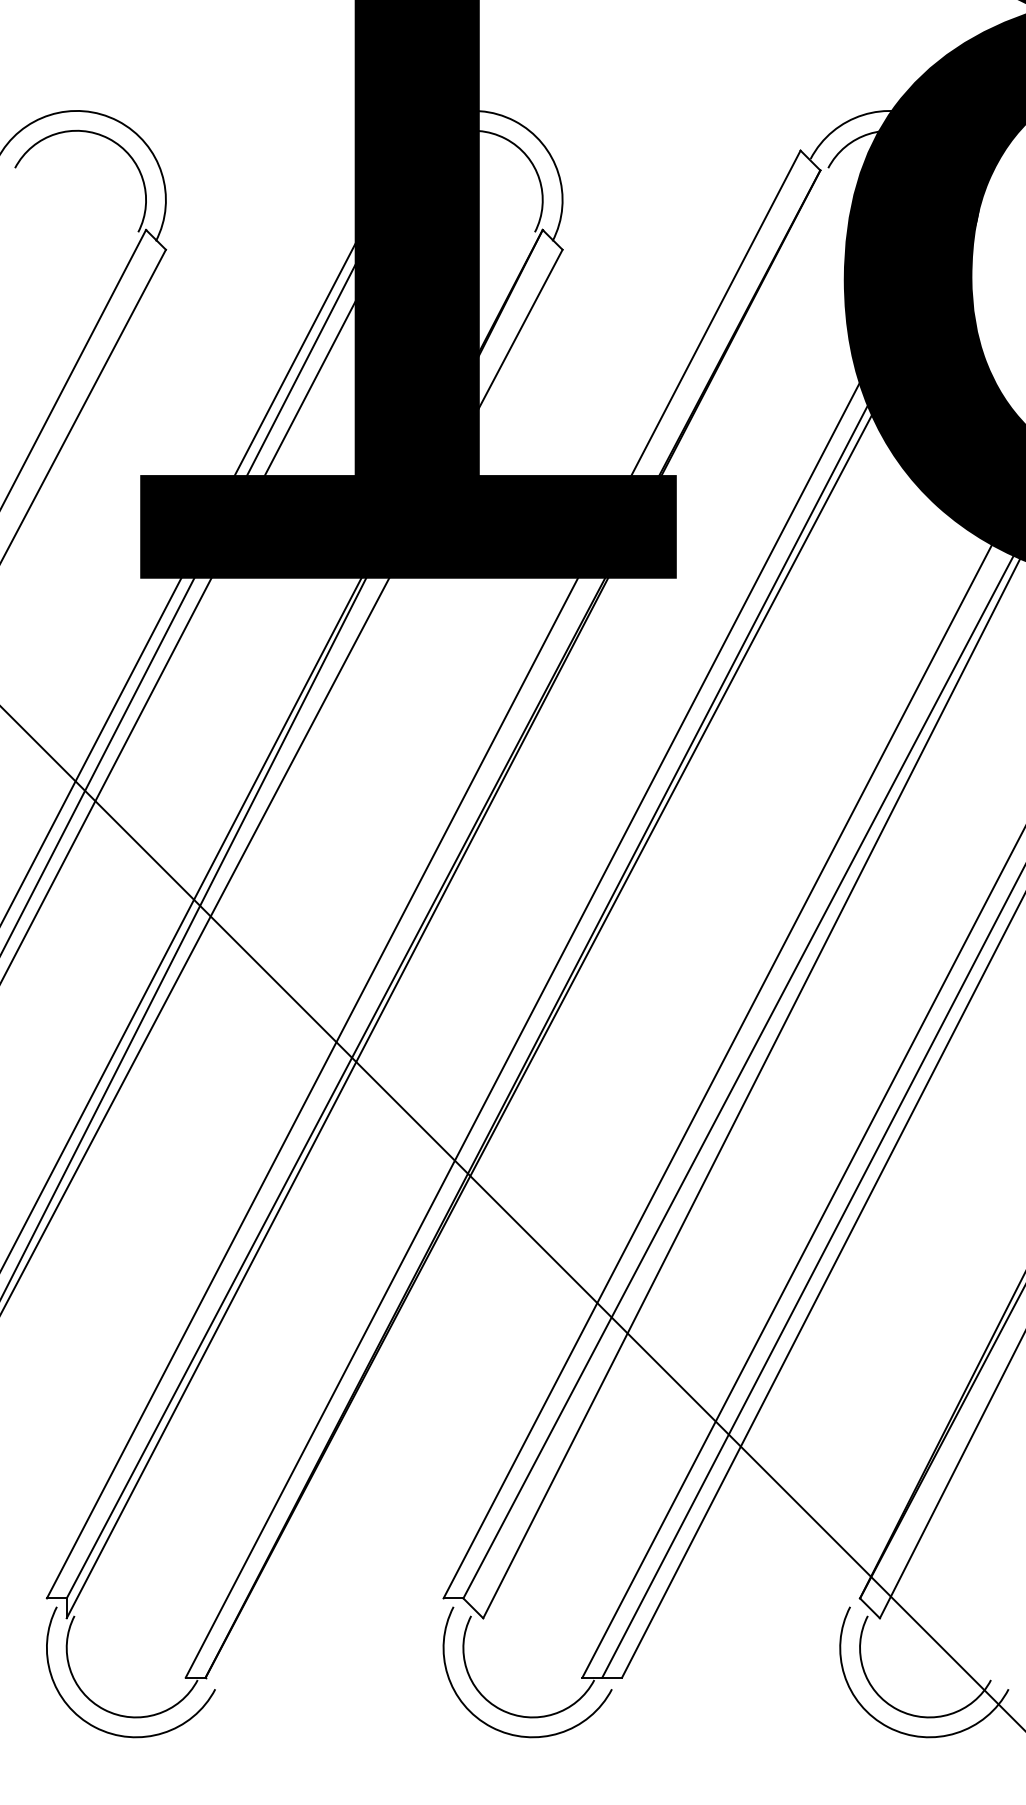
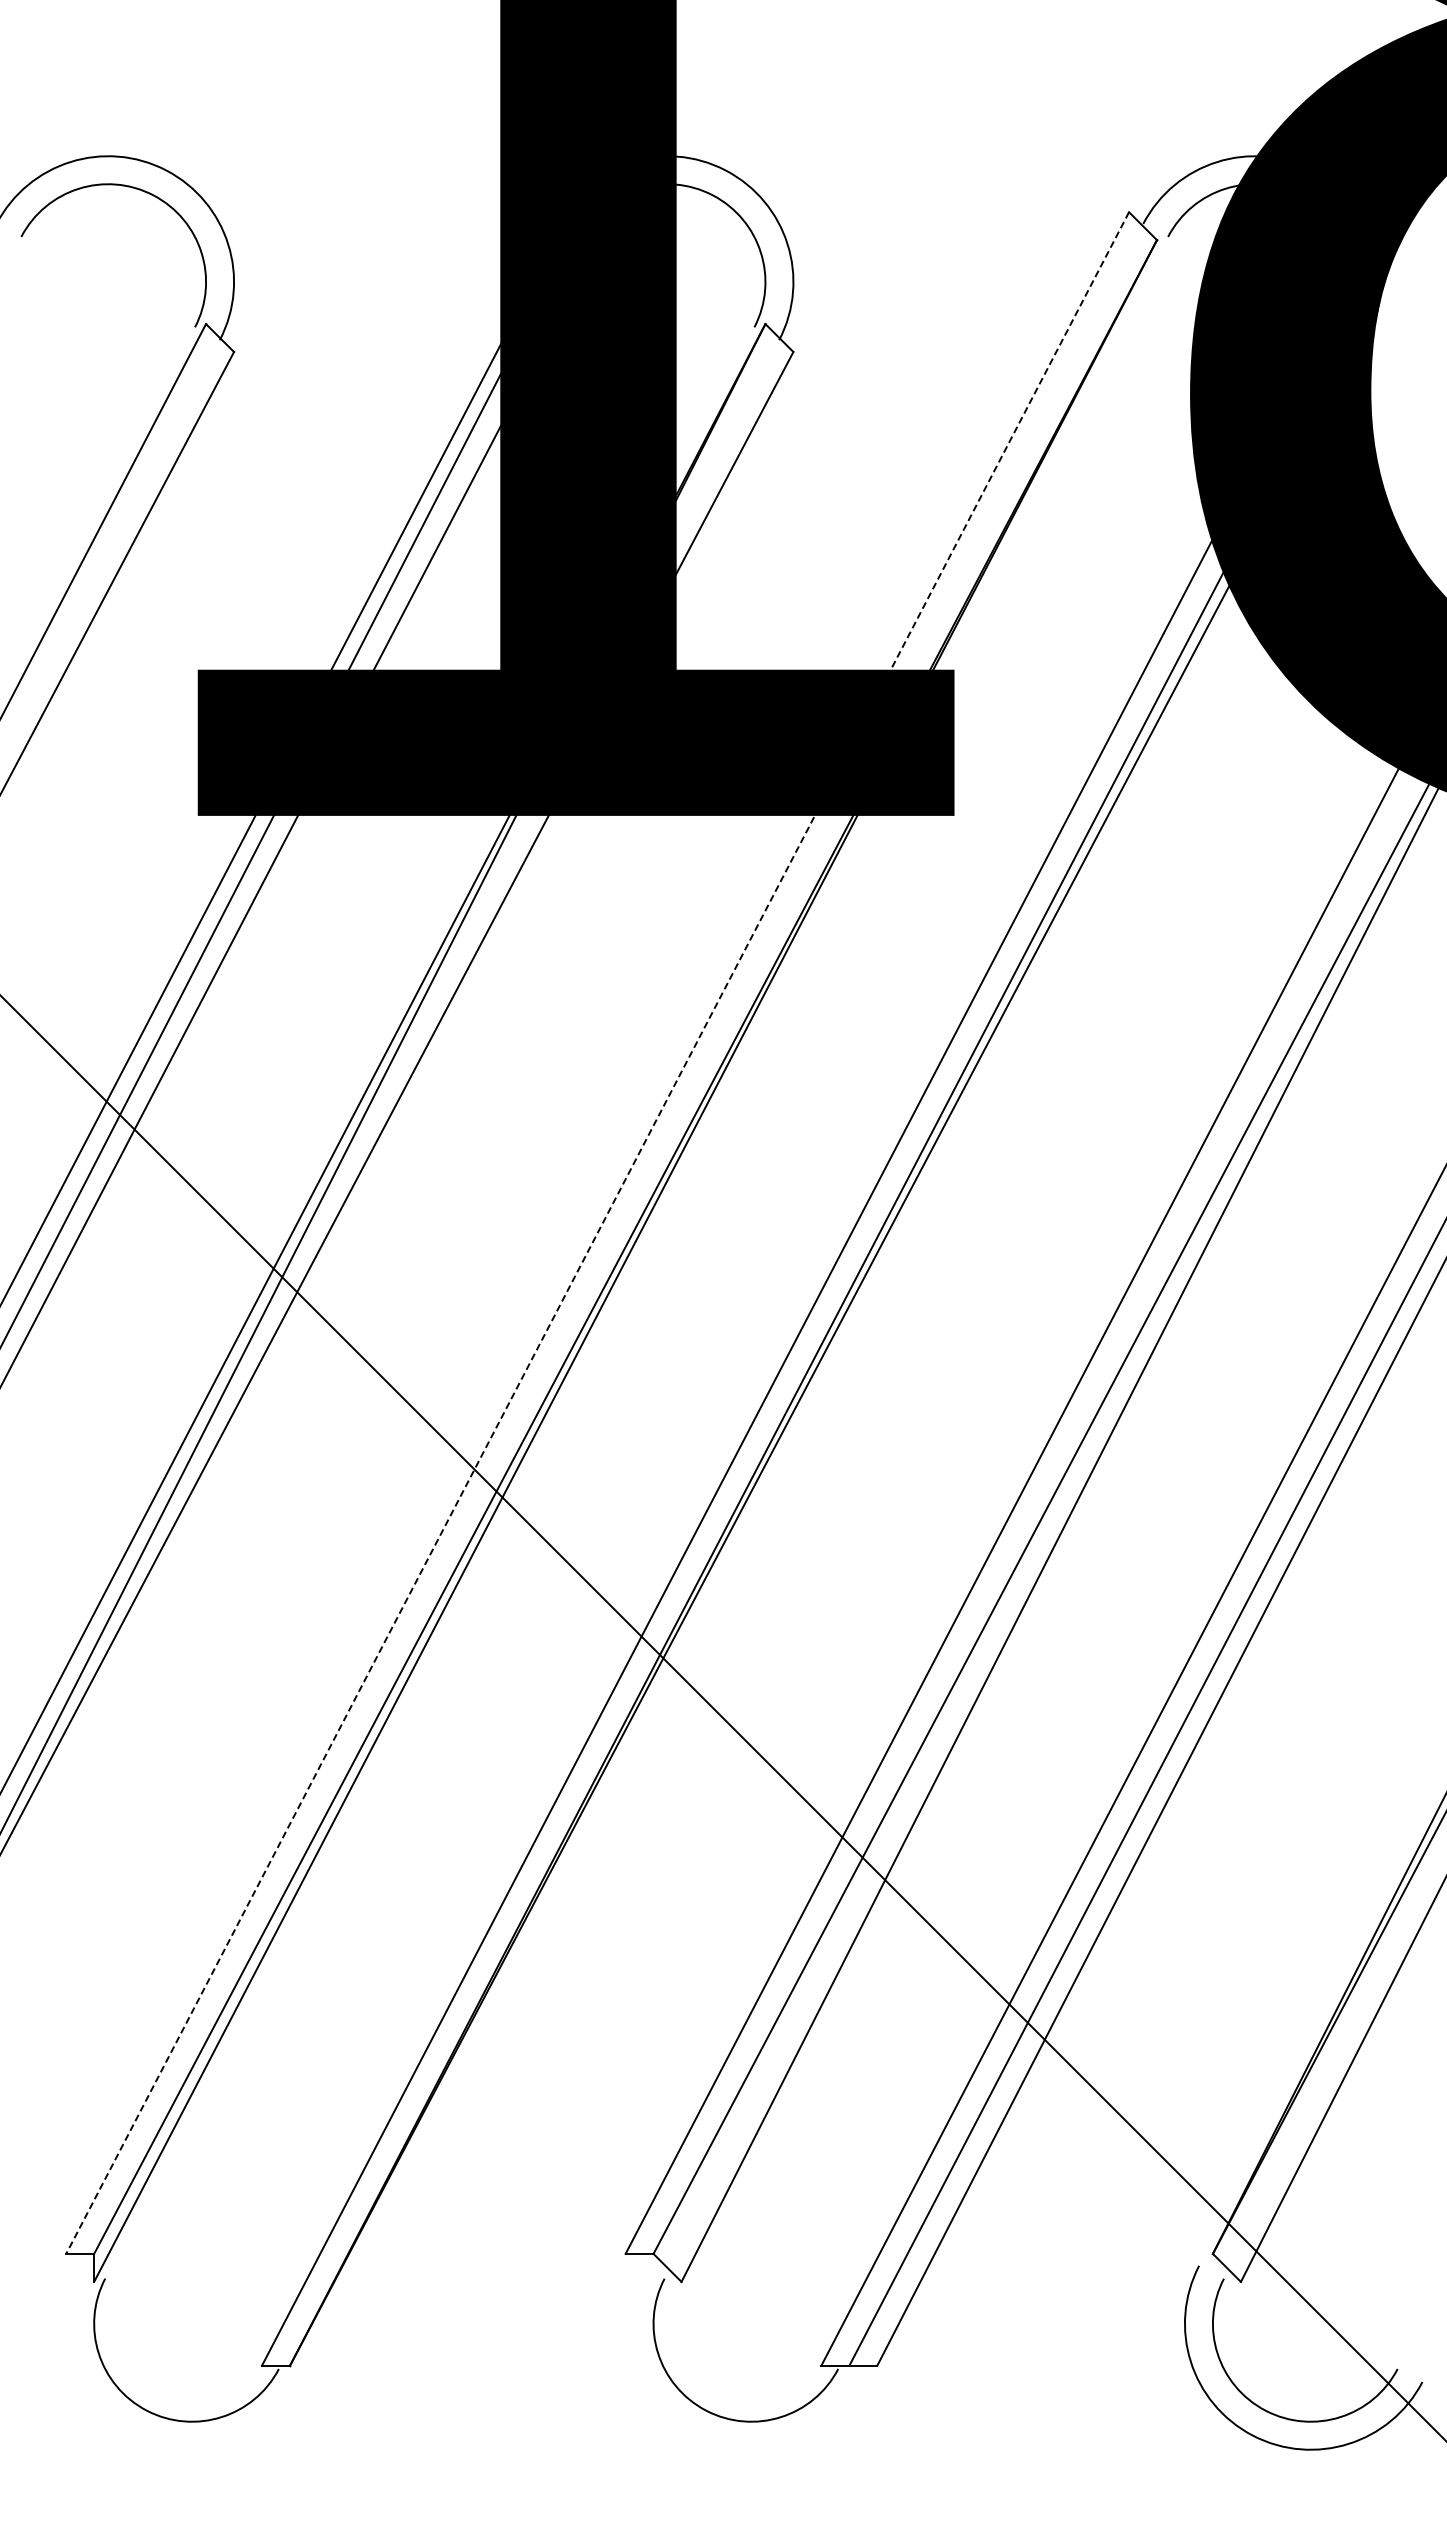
line: (423, 874) -> (597, 1233), solid -> dashed
curve: (510, 1733) -> (720, 2444), removed
curve: (120, 1734) -> (170, 2446), removed

